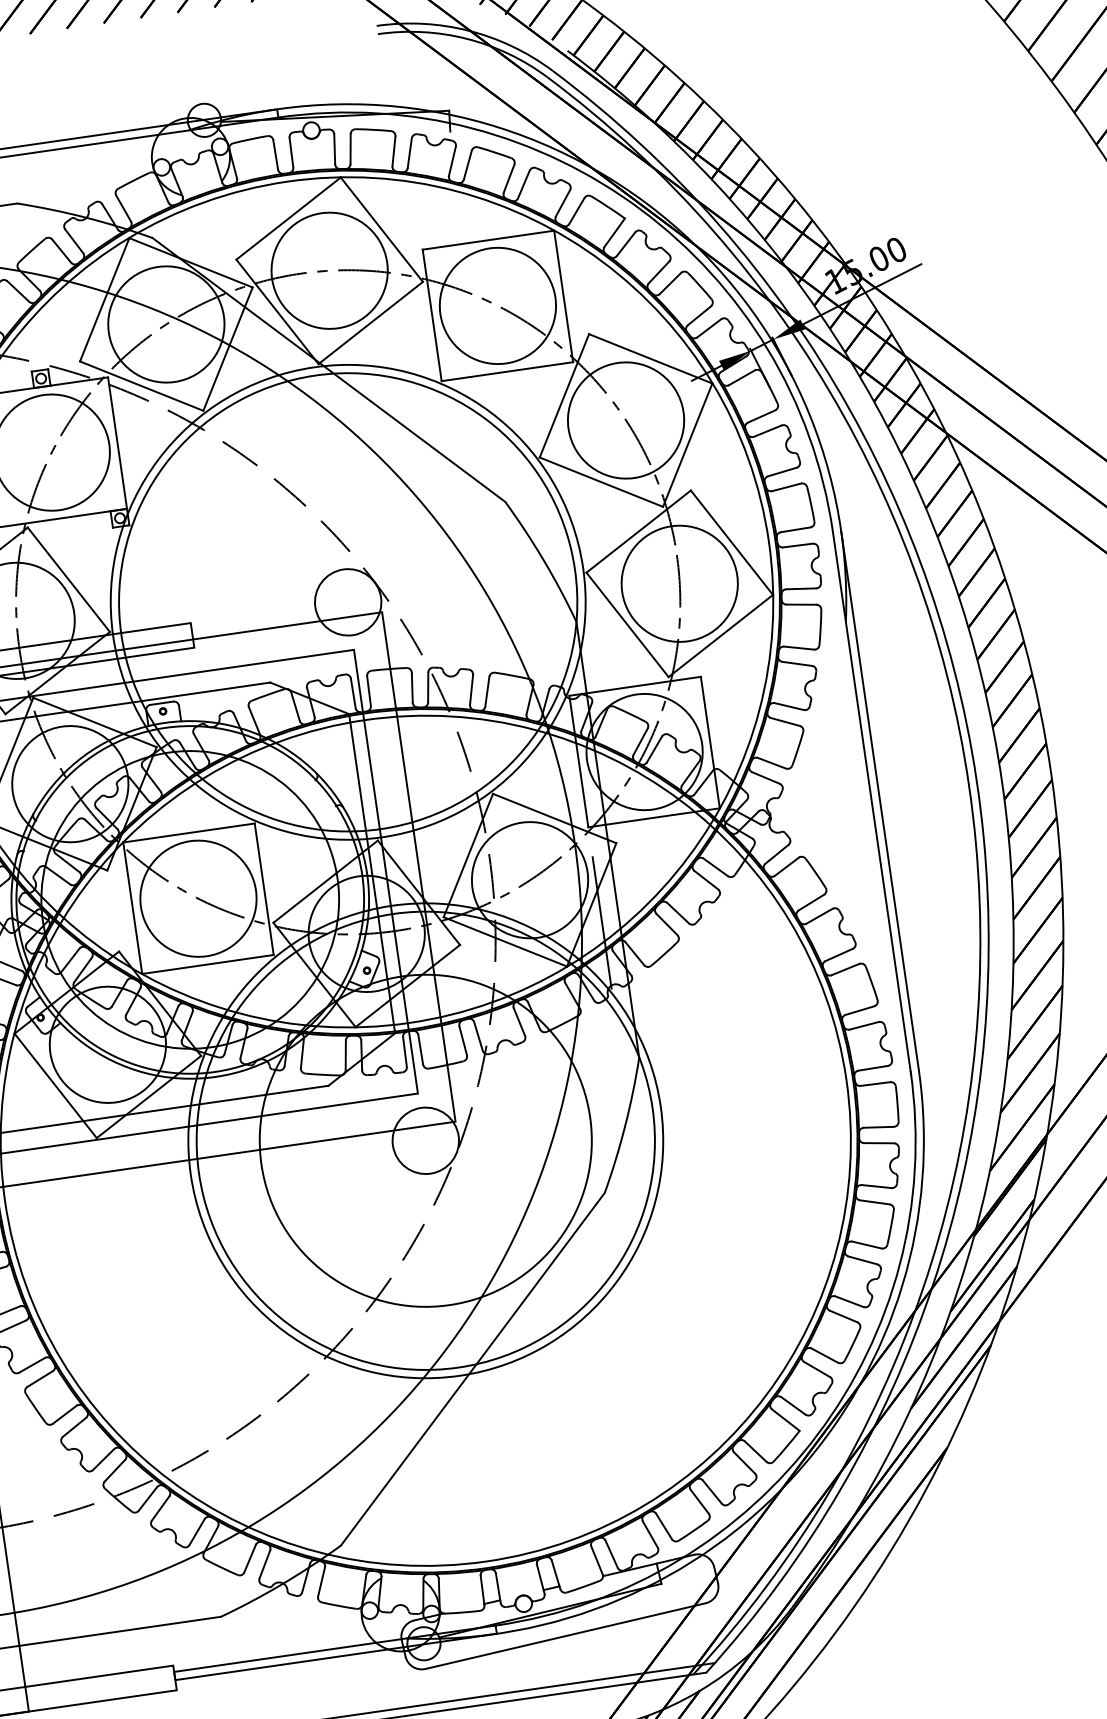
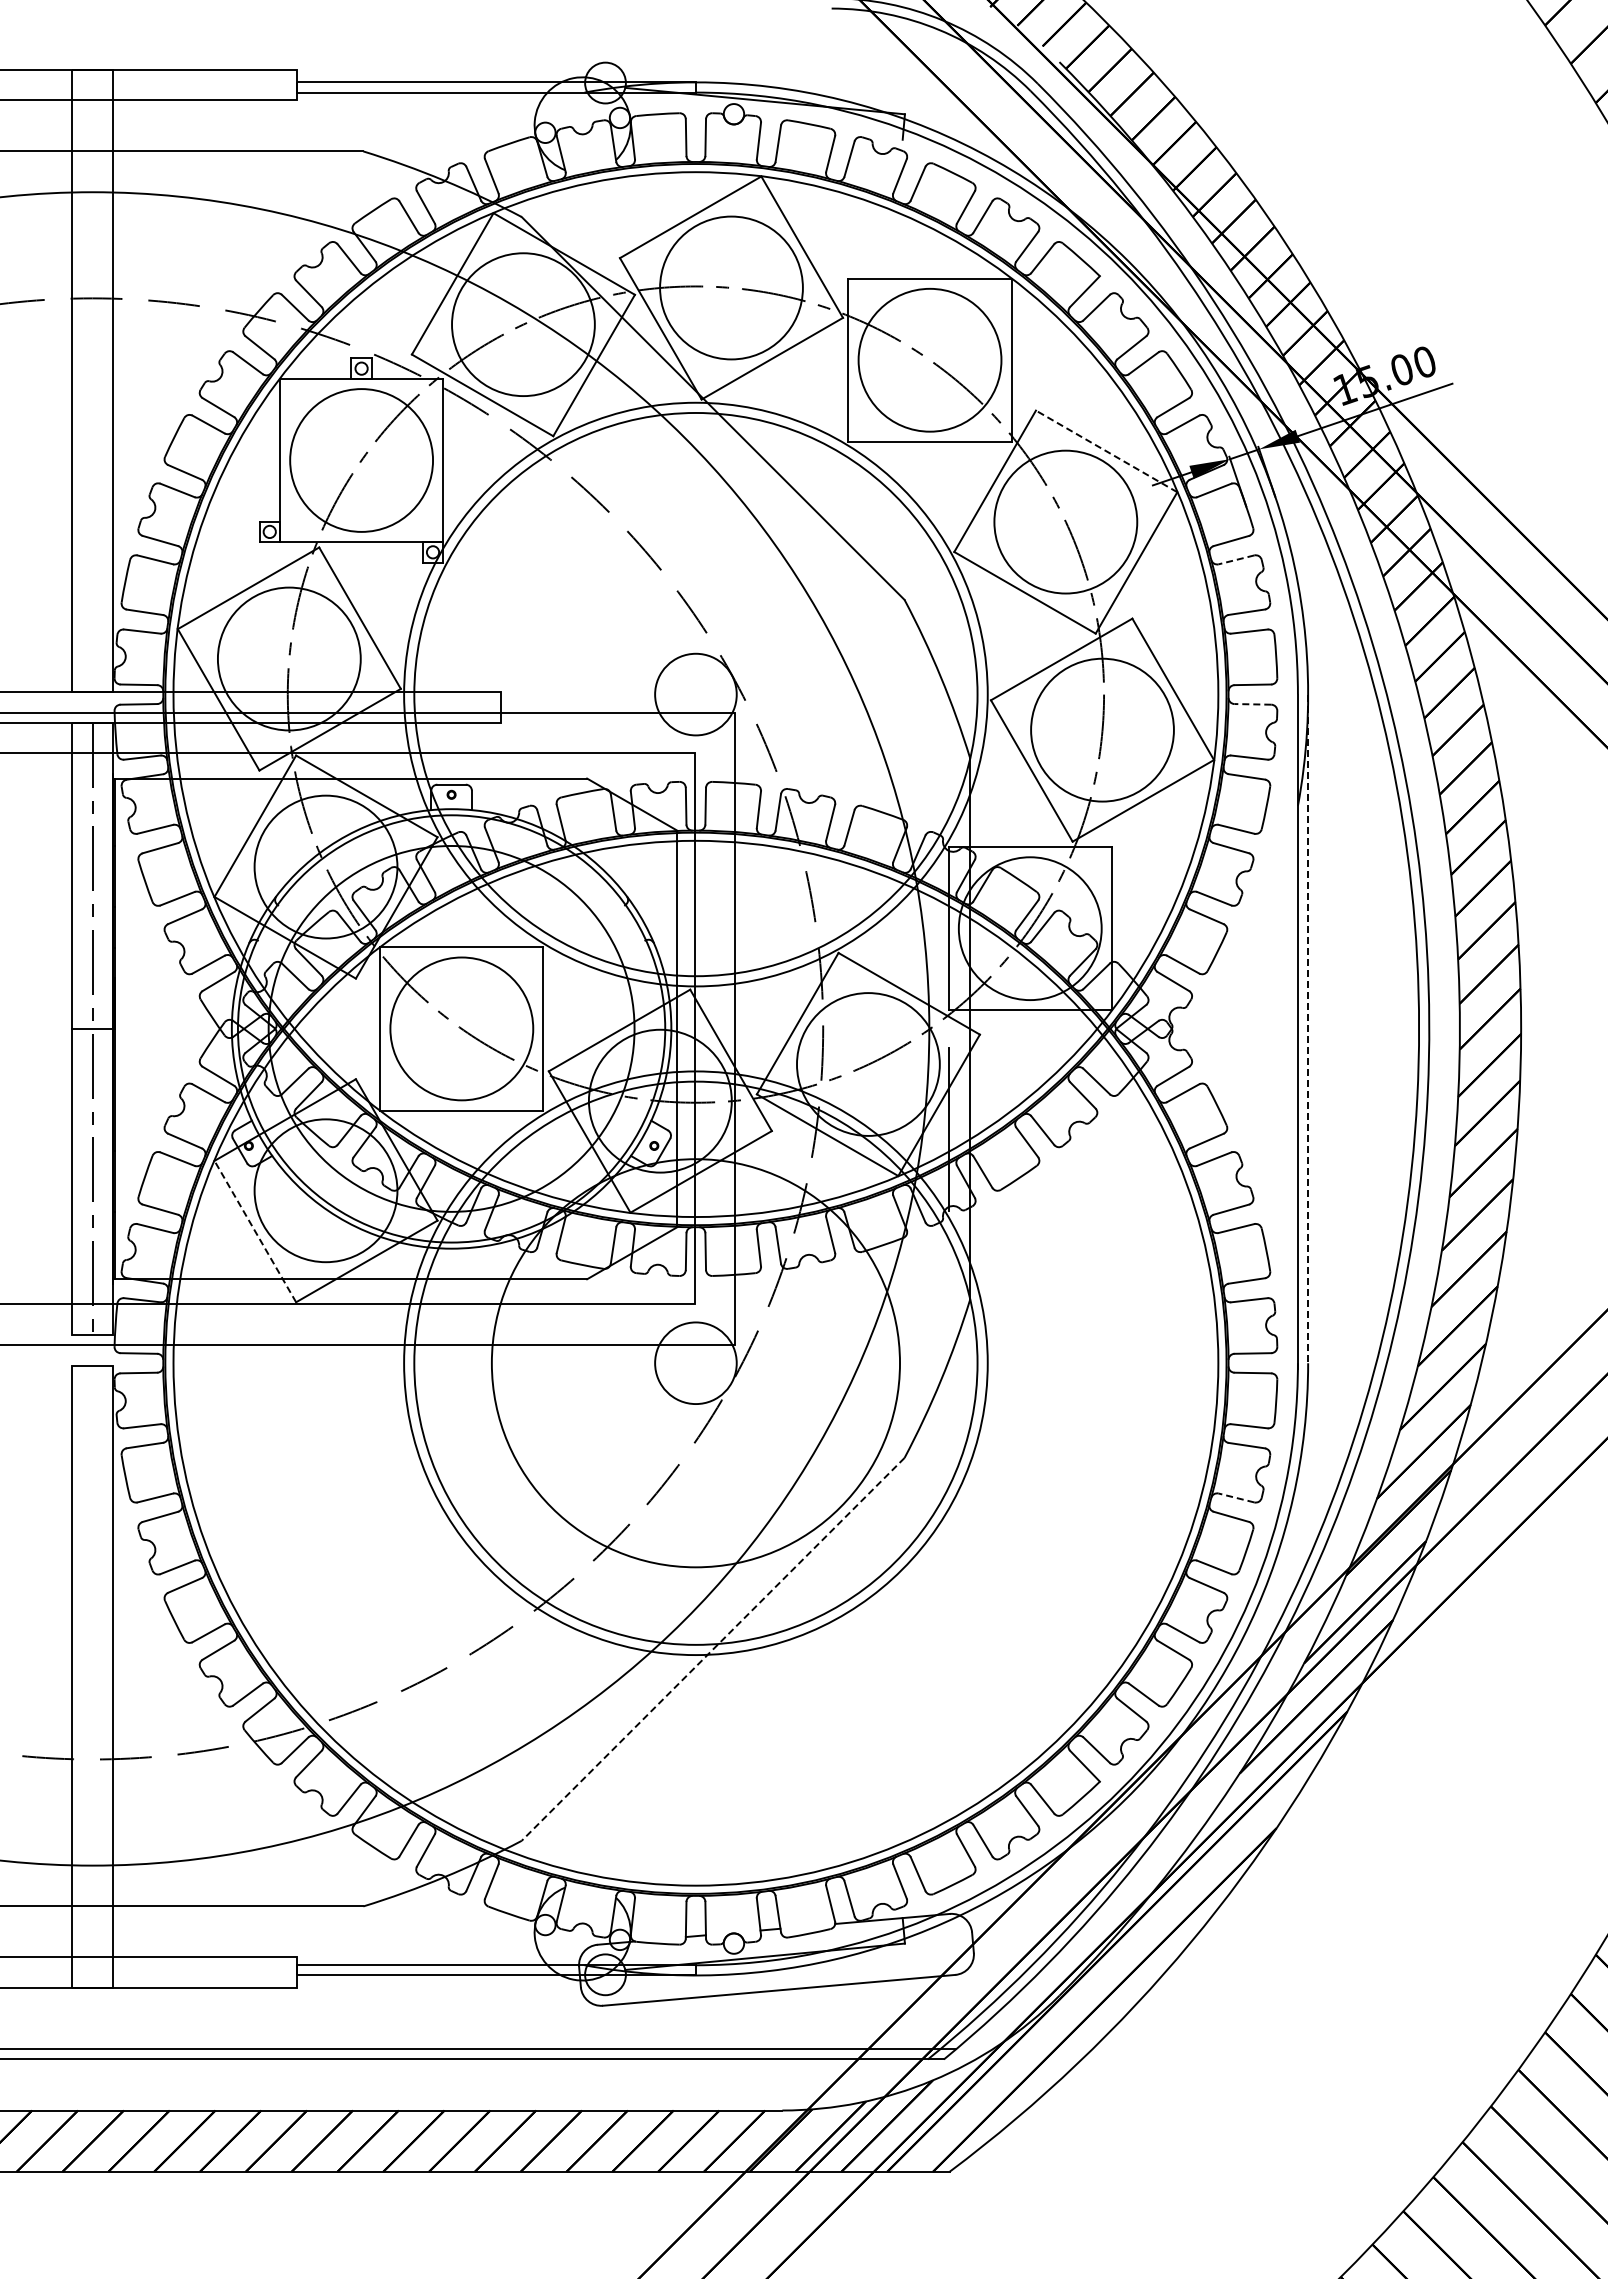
line: (650, 358) -> (1106, 451), solid -> dashed
line: (767, 431) -> (1236, 560), solid -> dashed
line: (797, 545) -> (1252, 704), solid -> dashed
line: (880, 800) -> (1308, 1029), solid -> dashed
line: (55, 1085) -> (255, 1231), solid -> dashed
line: (876, 1186) -> (1236, 1497), solid -> dashed
line: (473, 1369) -> (713, 1649), solid -> dashed

